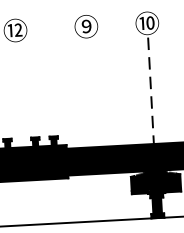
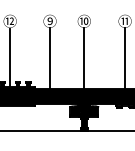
line: (151, 91) -> (84, 59), dashed -> solid
line: (90, 92) -> (50, 58), added
line: (19, 94) -> (10, 57), added

